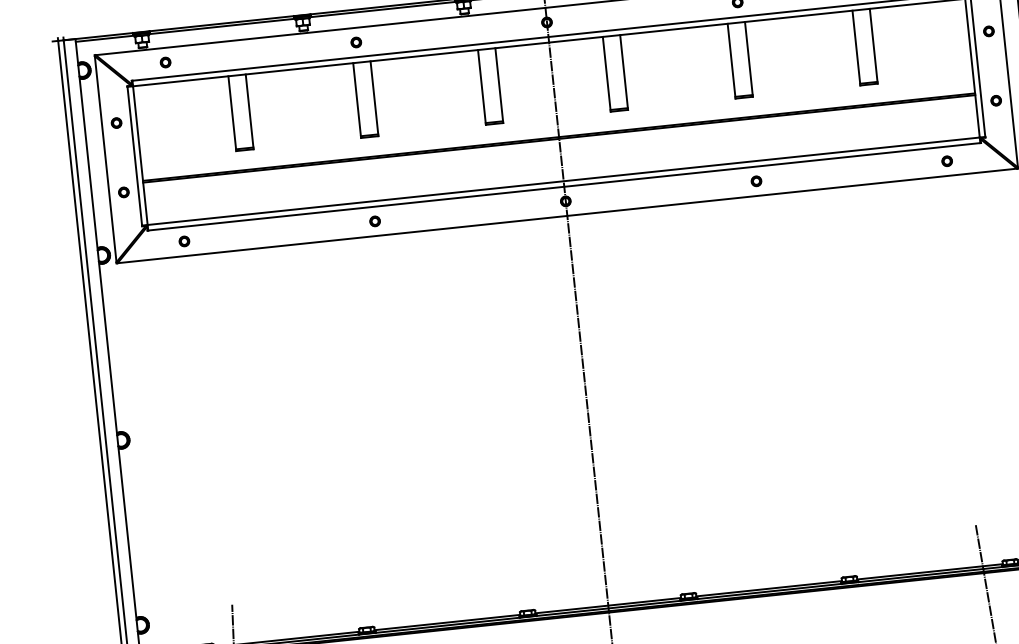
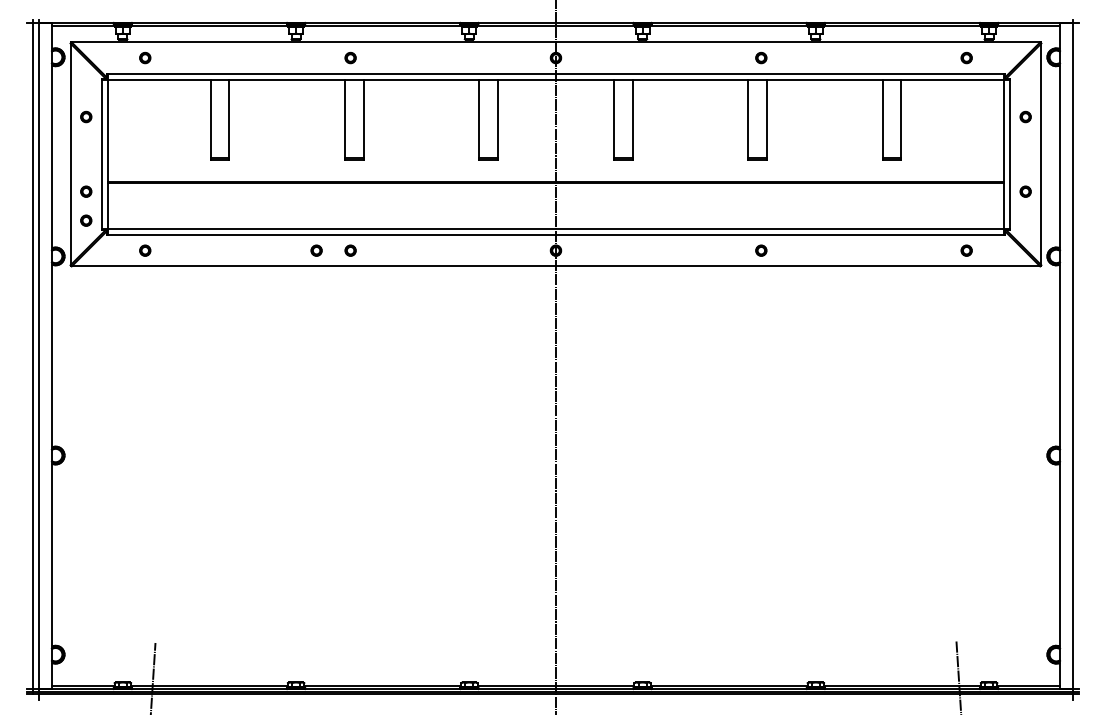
part: (126, 219) -> (86, 220), added
part: (343, 224) -> (316, 250), added

